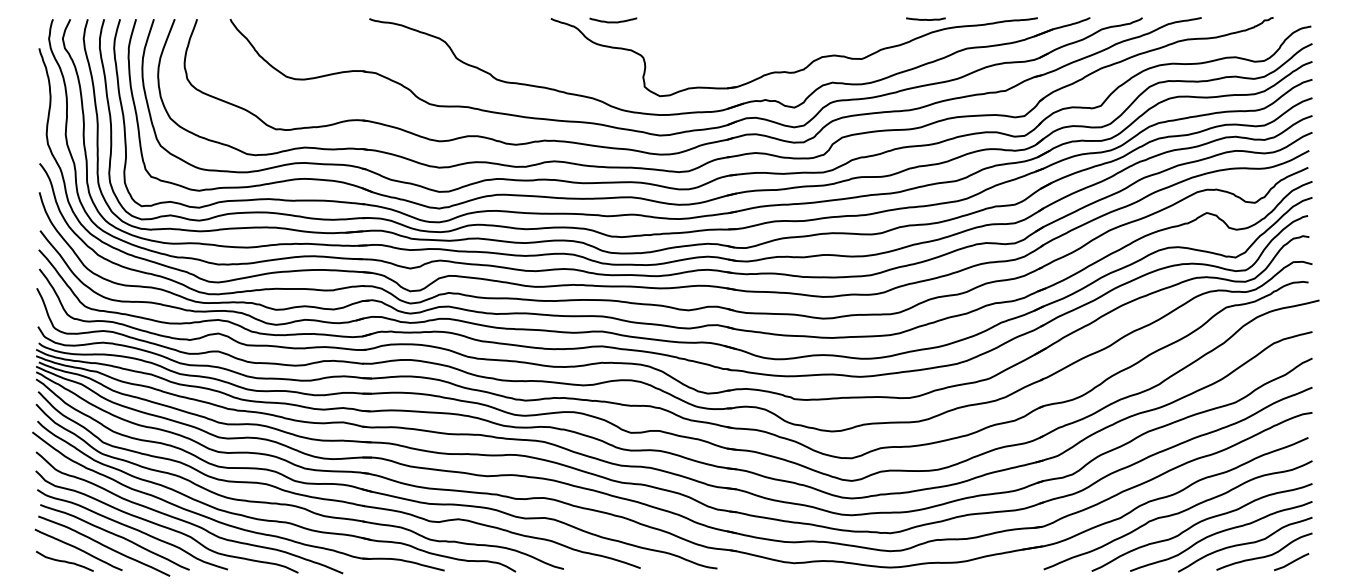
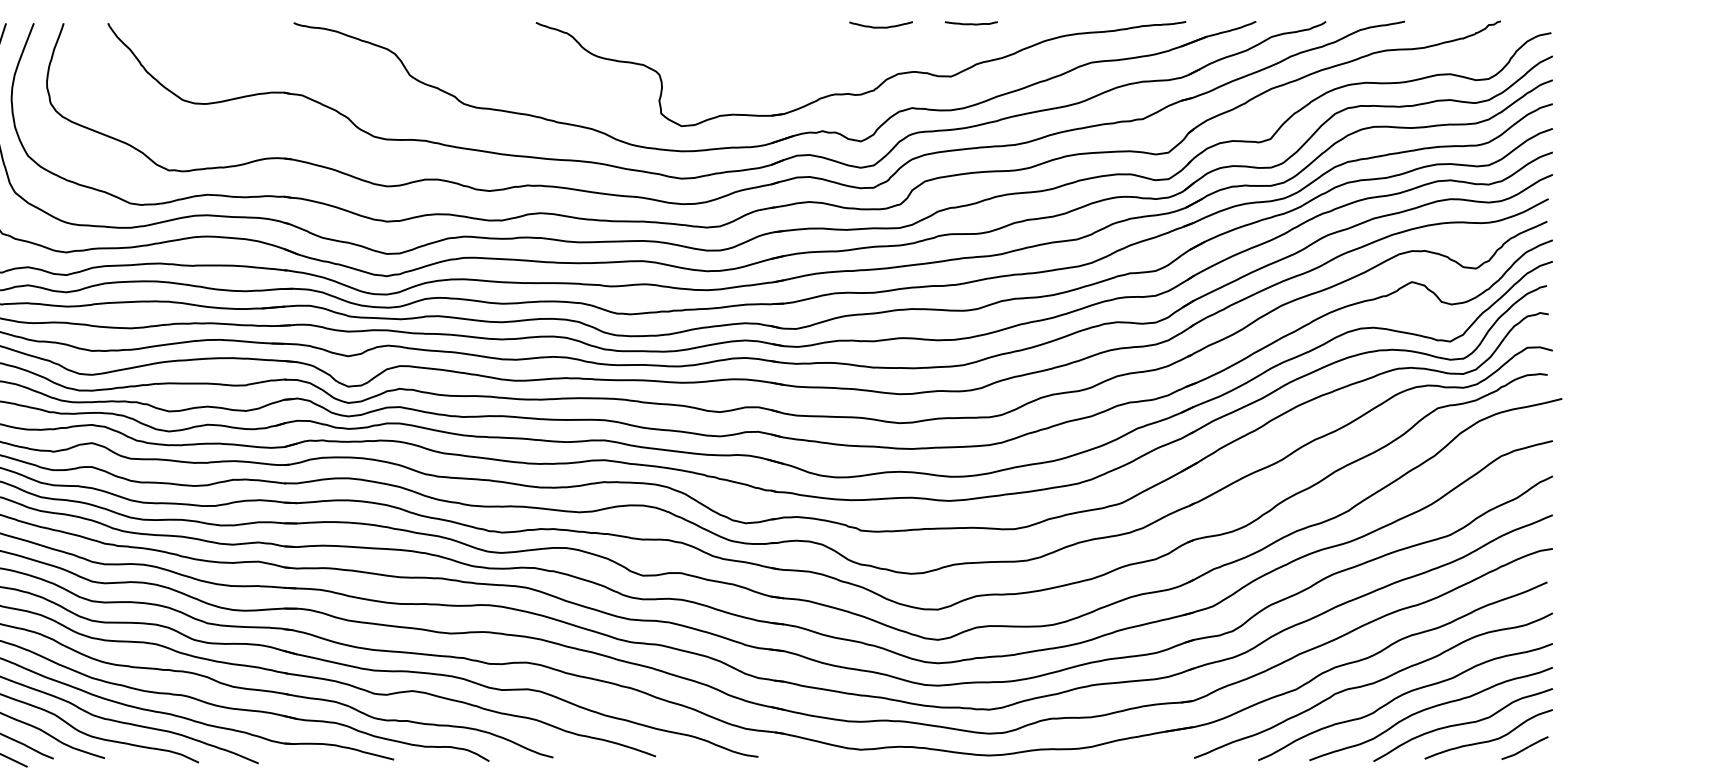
line: (925, 18) -> (970, 22), moved
curve: (613, 21) -> (881, 26), moved

